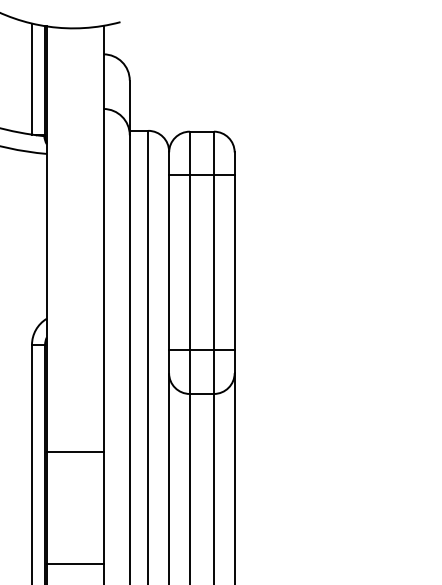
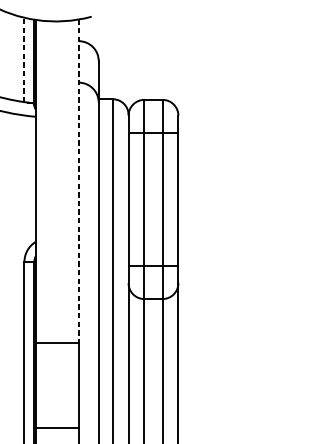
line: (31, 79) -> (24, 60), solid -> dashed
line: (103, 239) -> (78, 181), solid -> dashed

